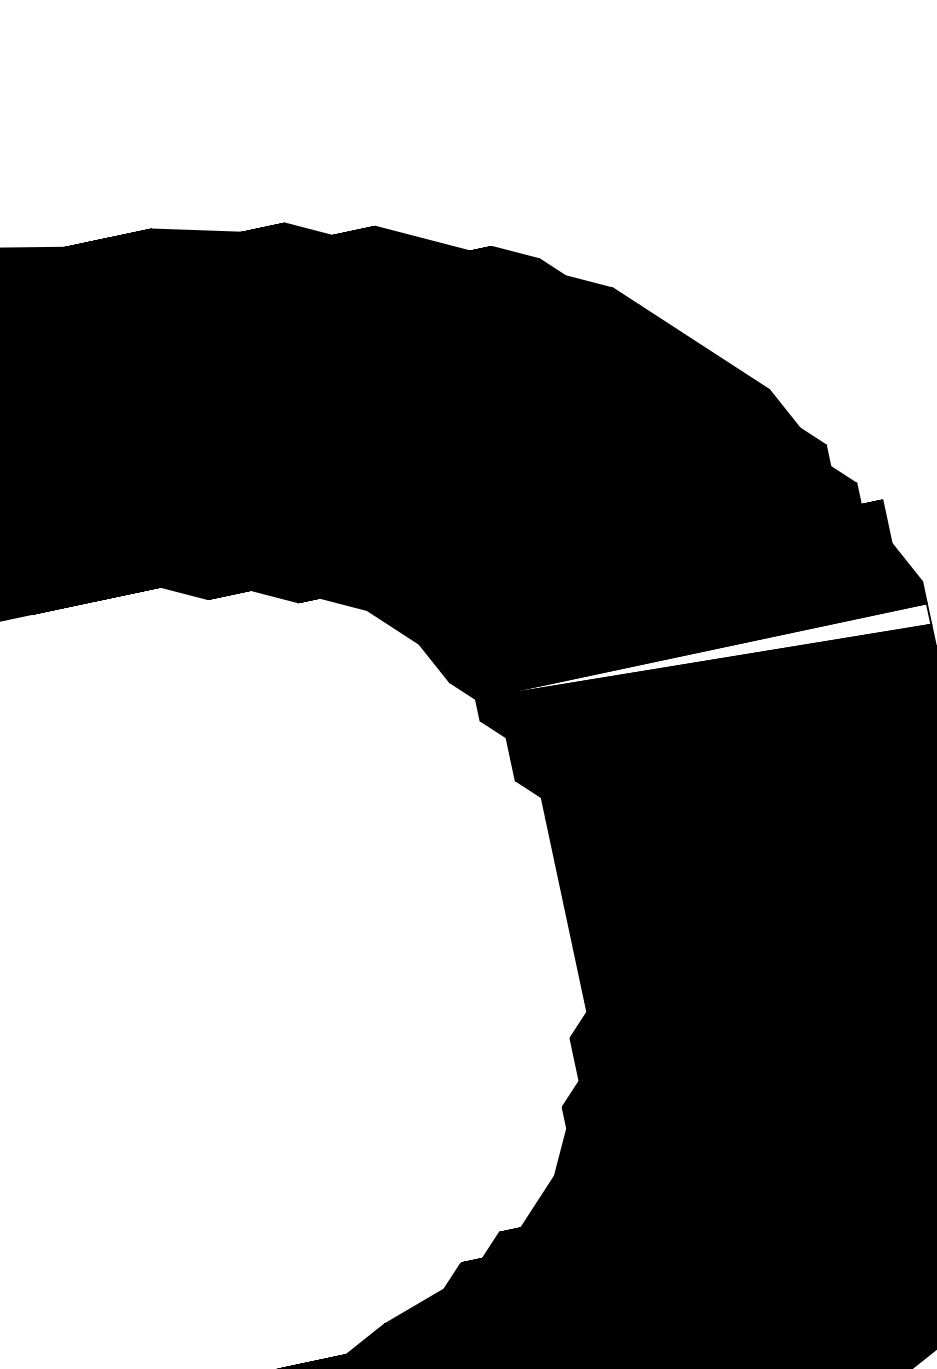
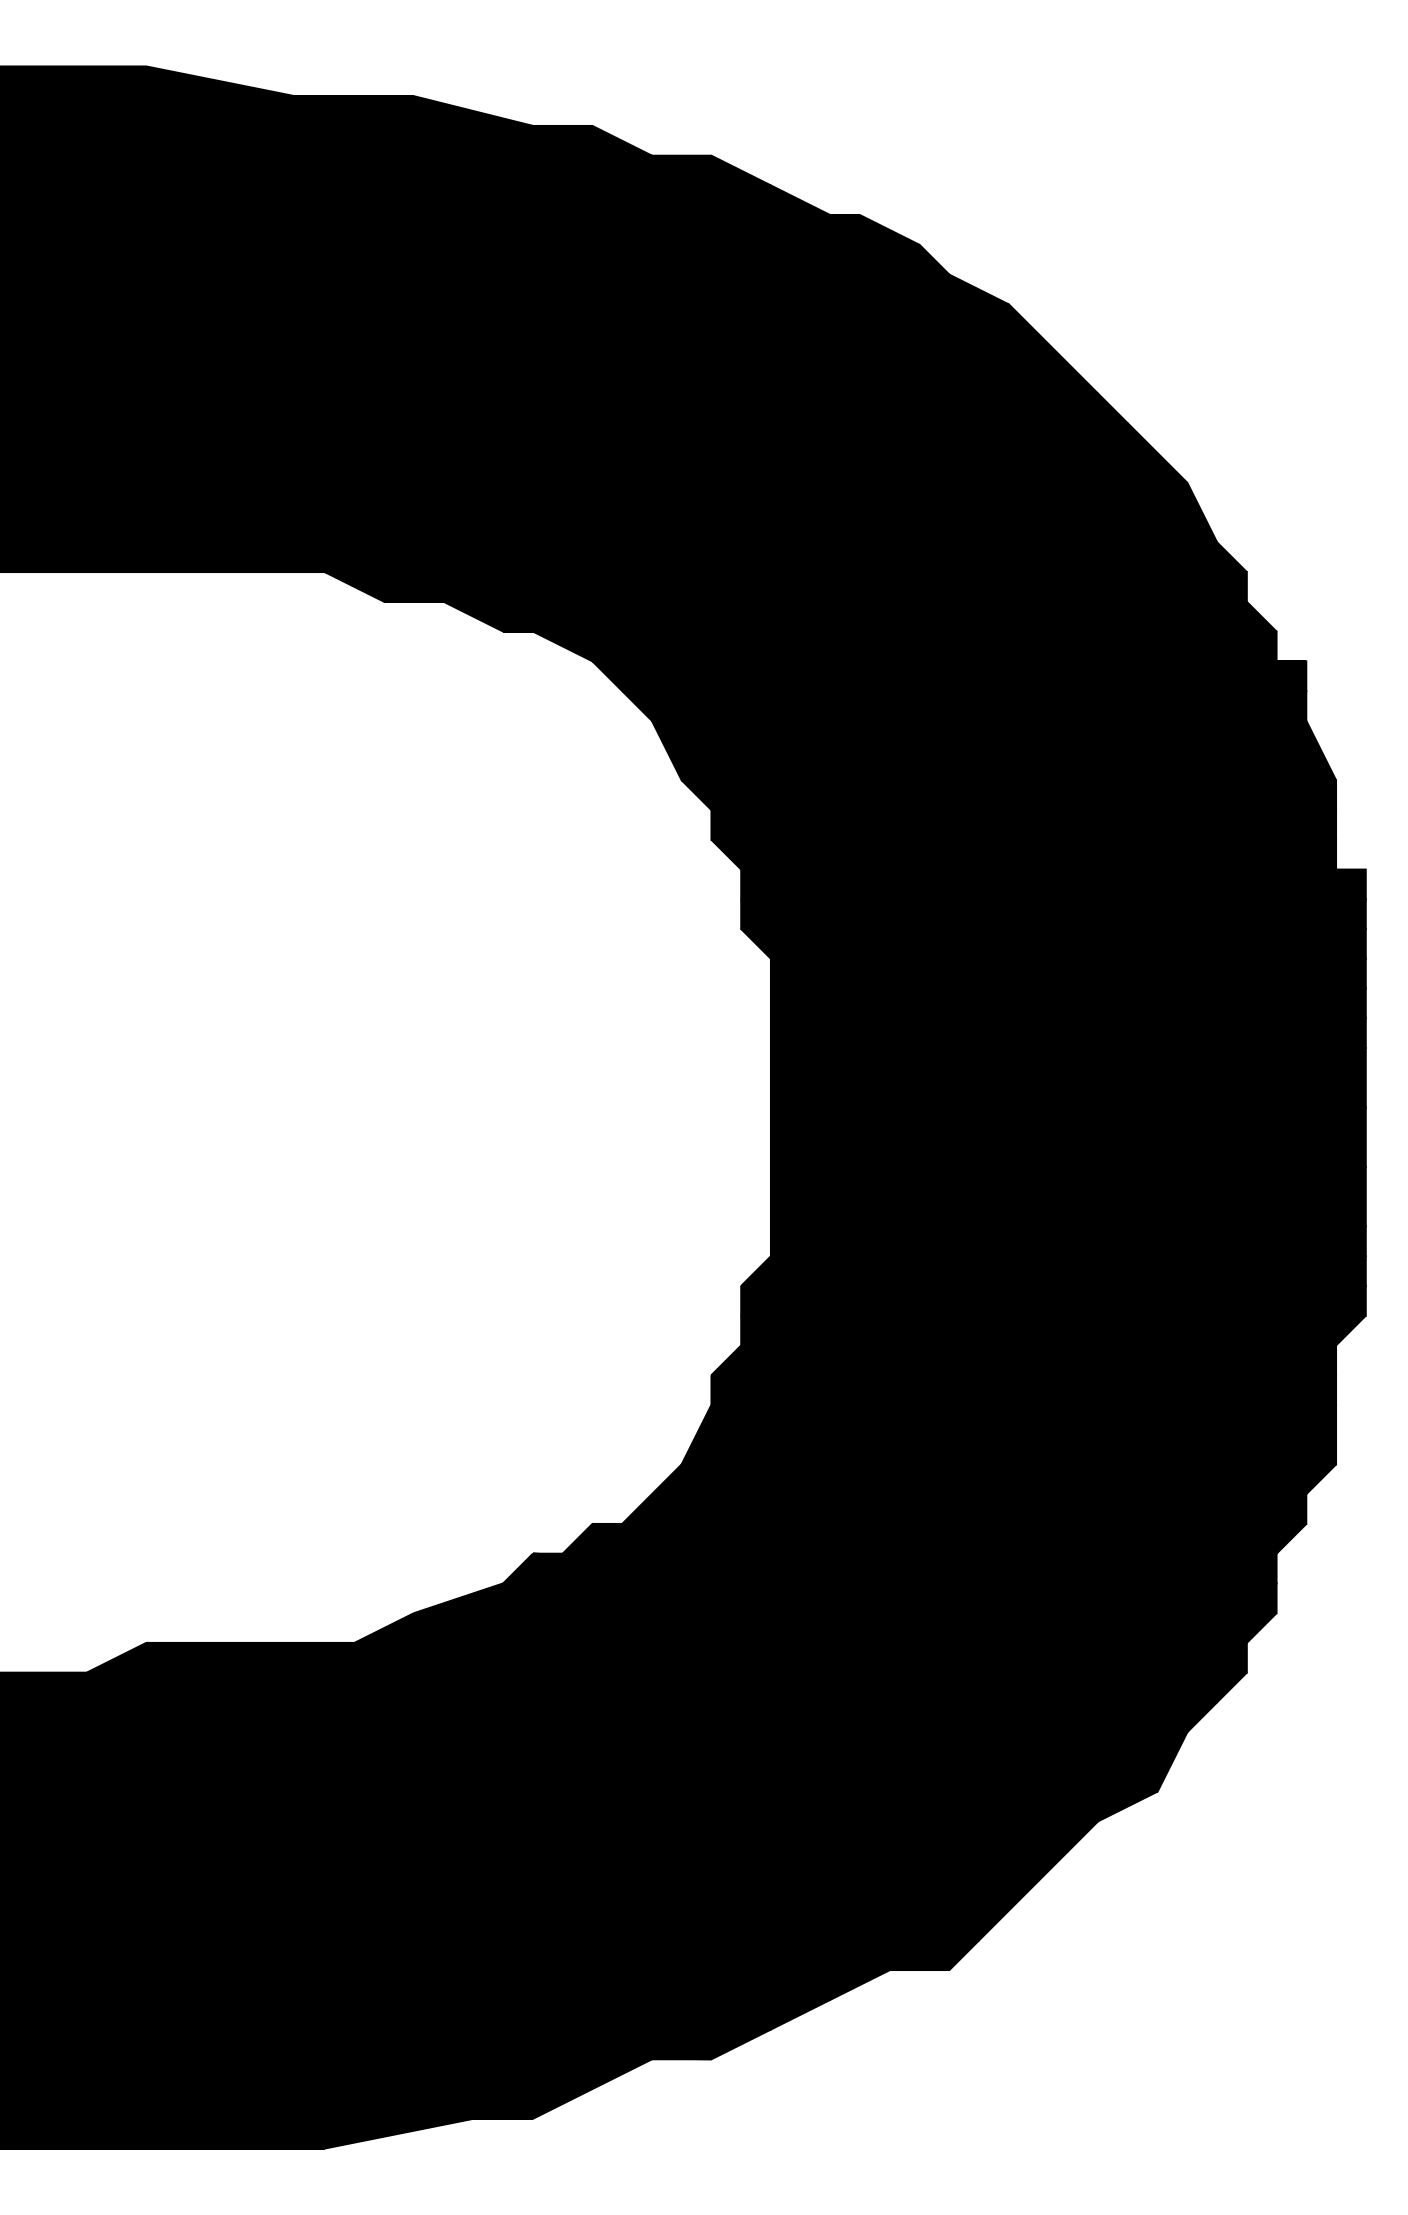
fill: (703, 661) -> (1023, 824), added

